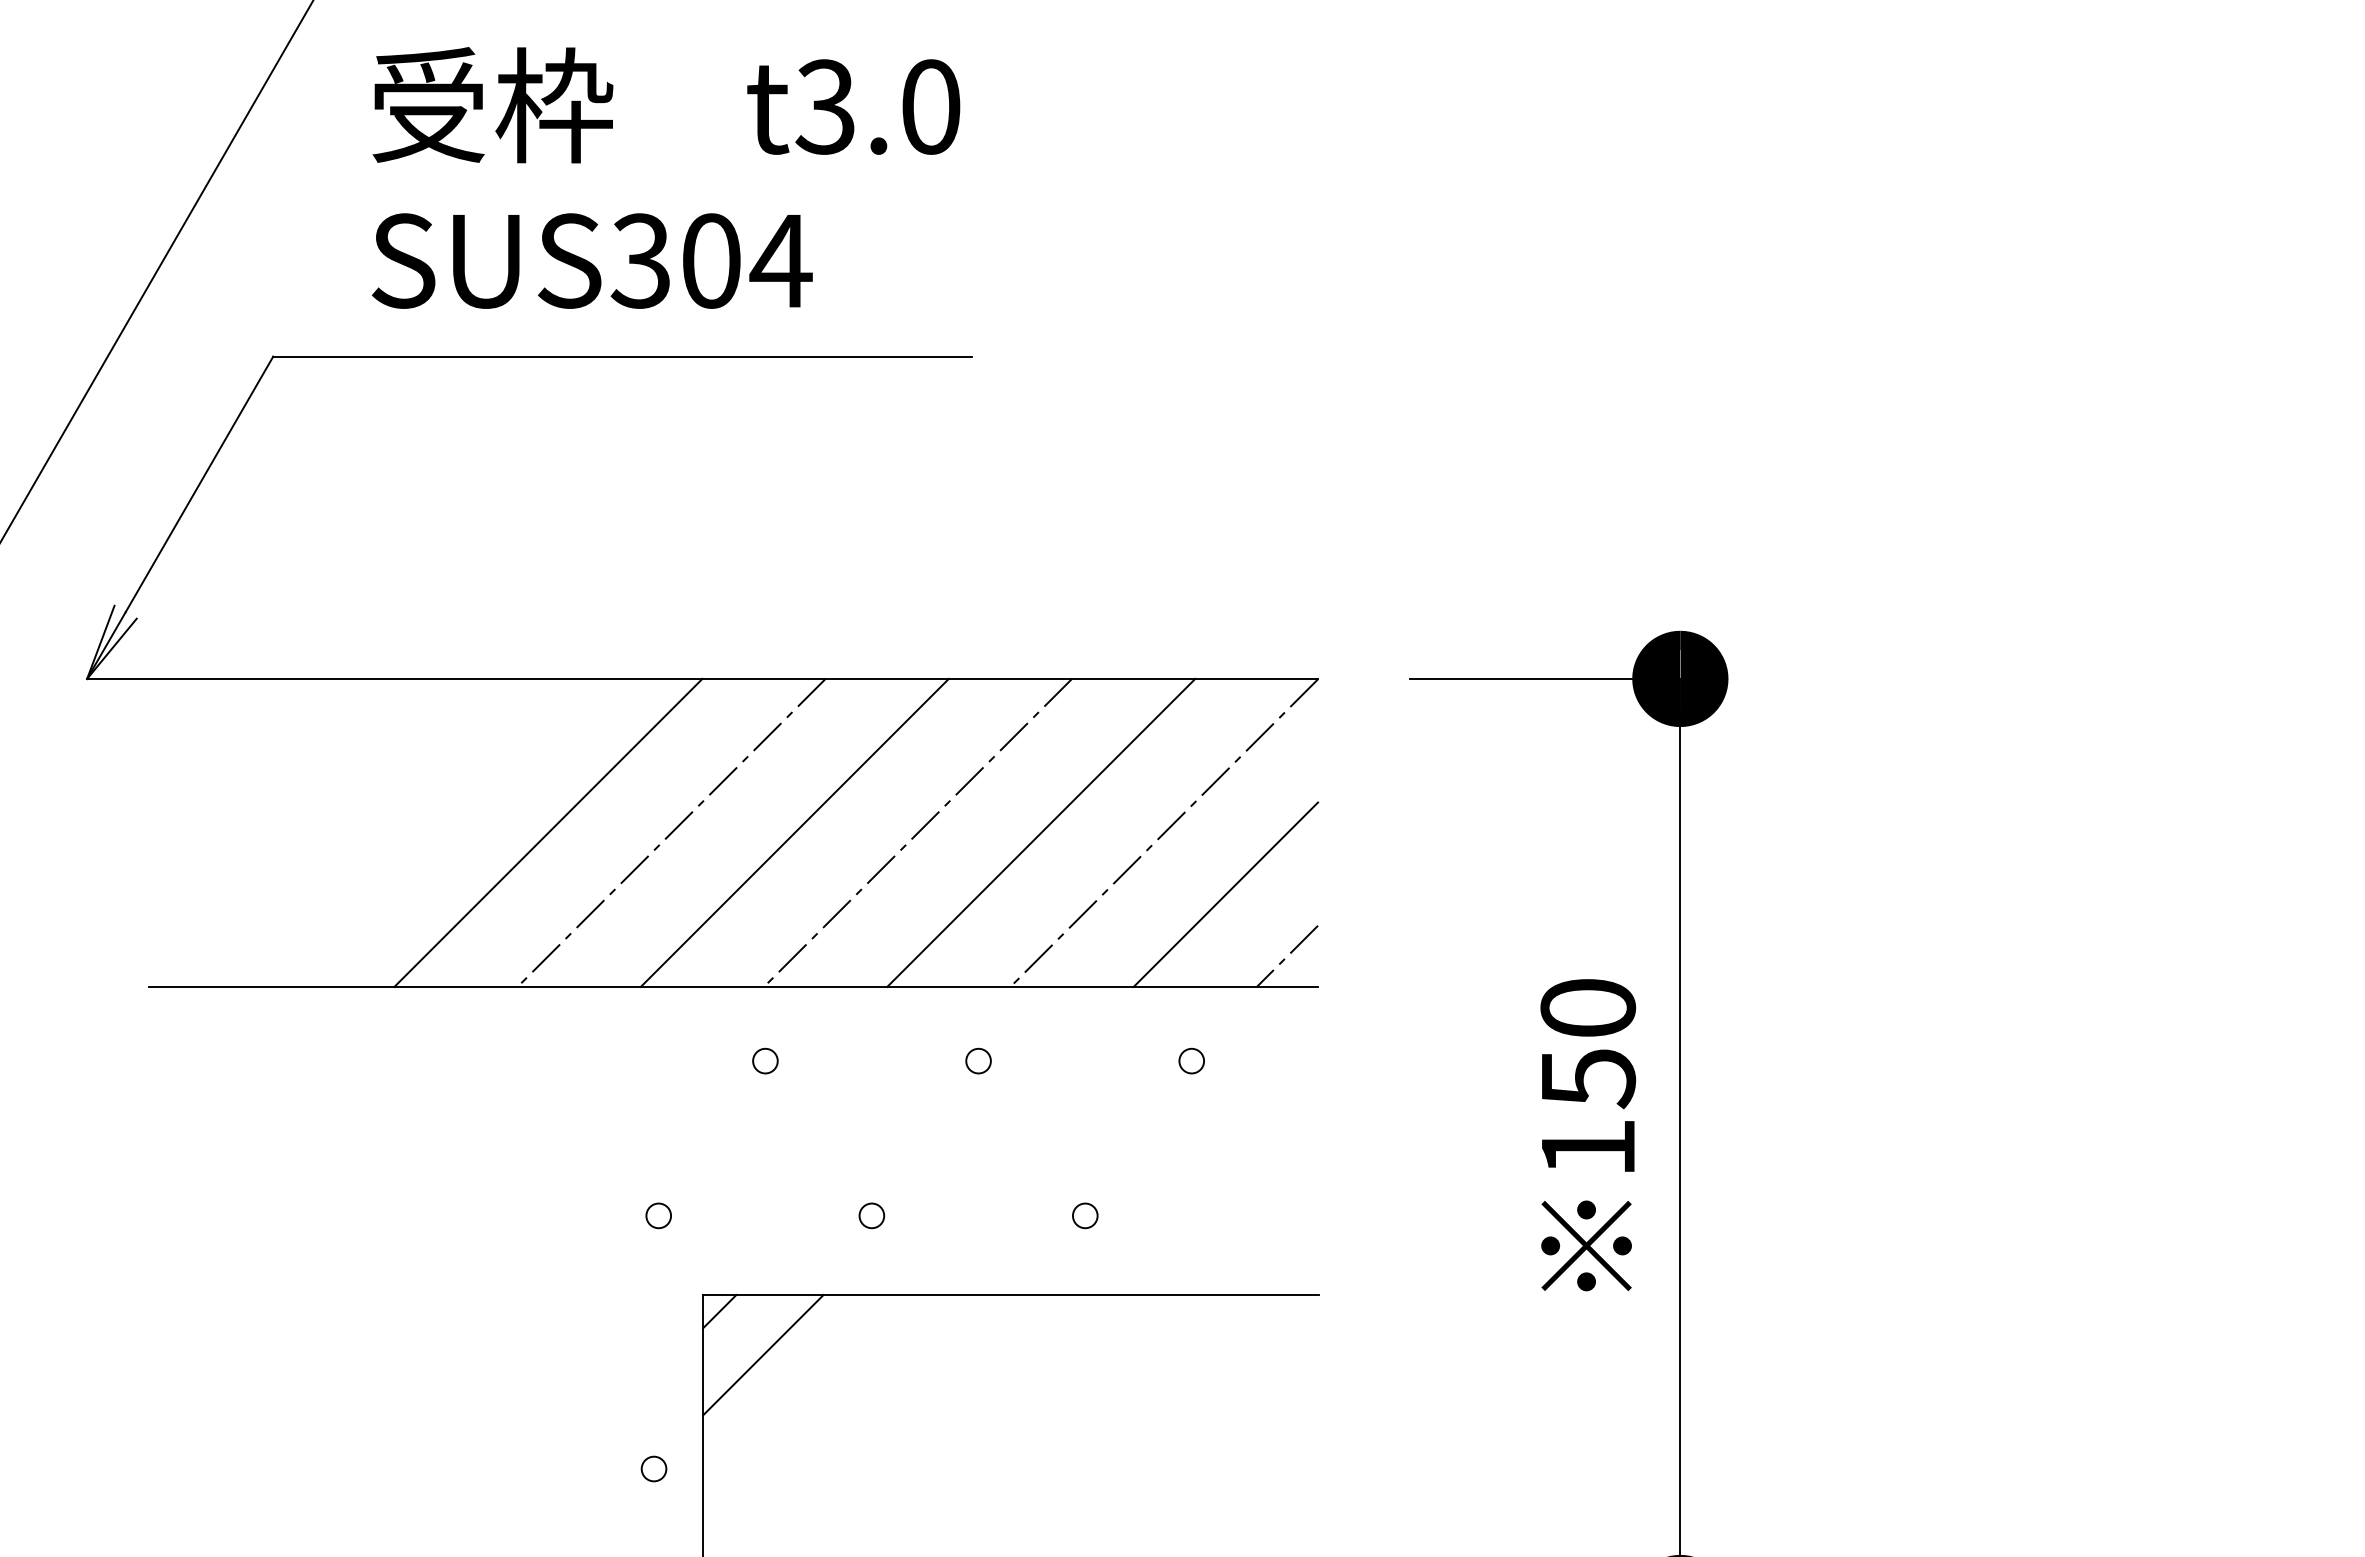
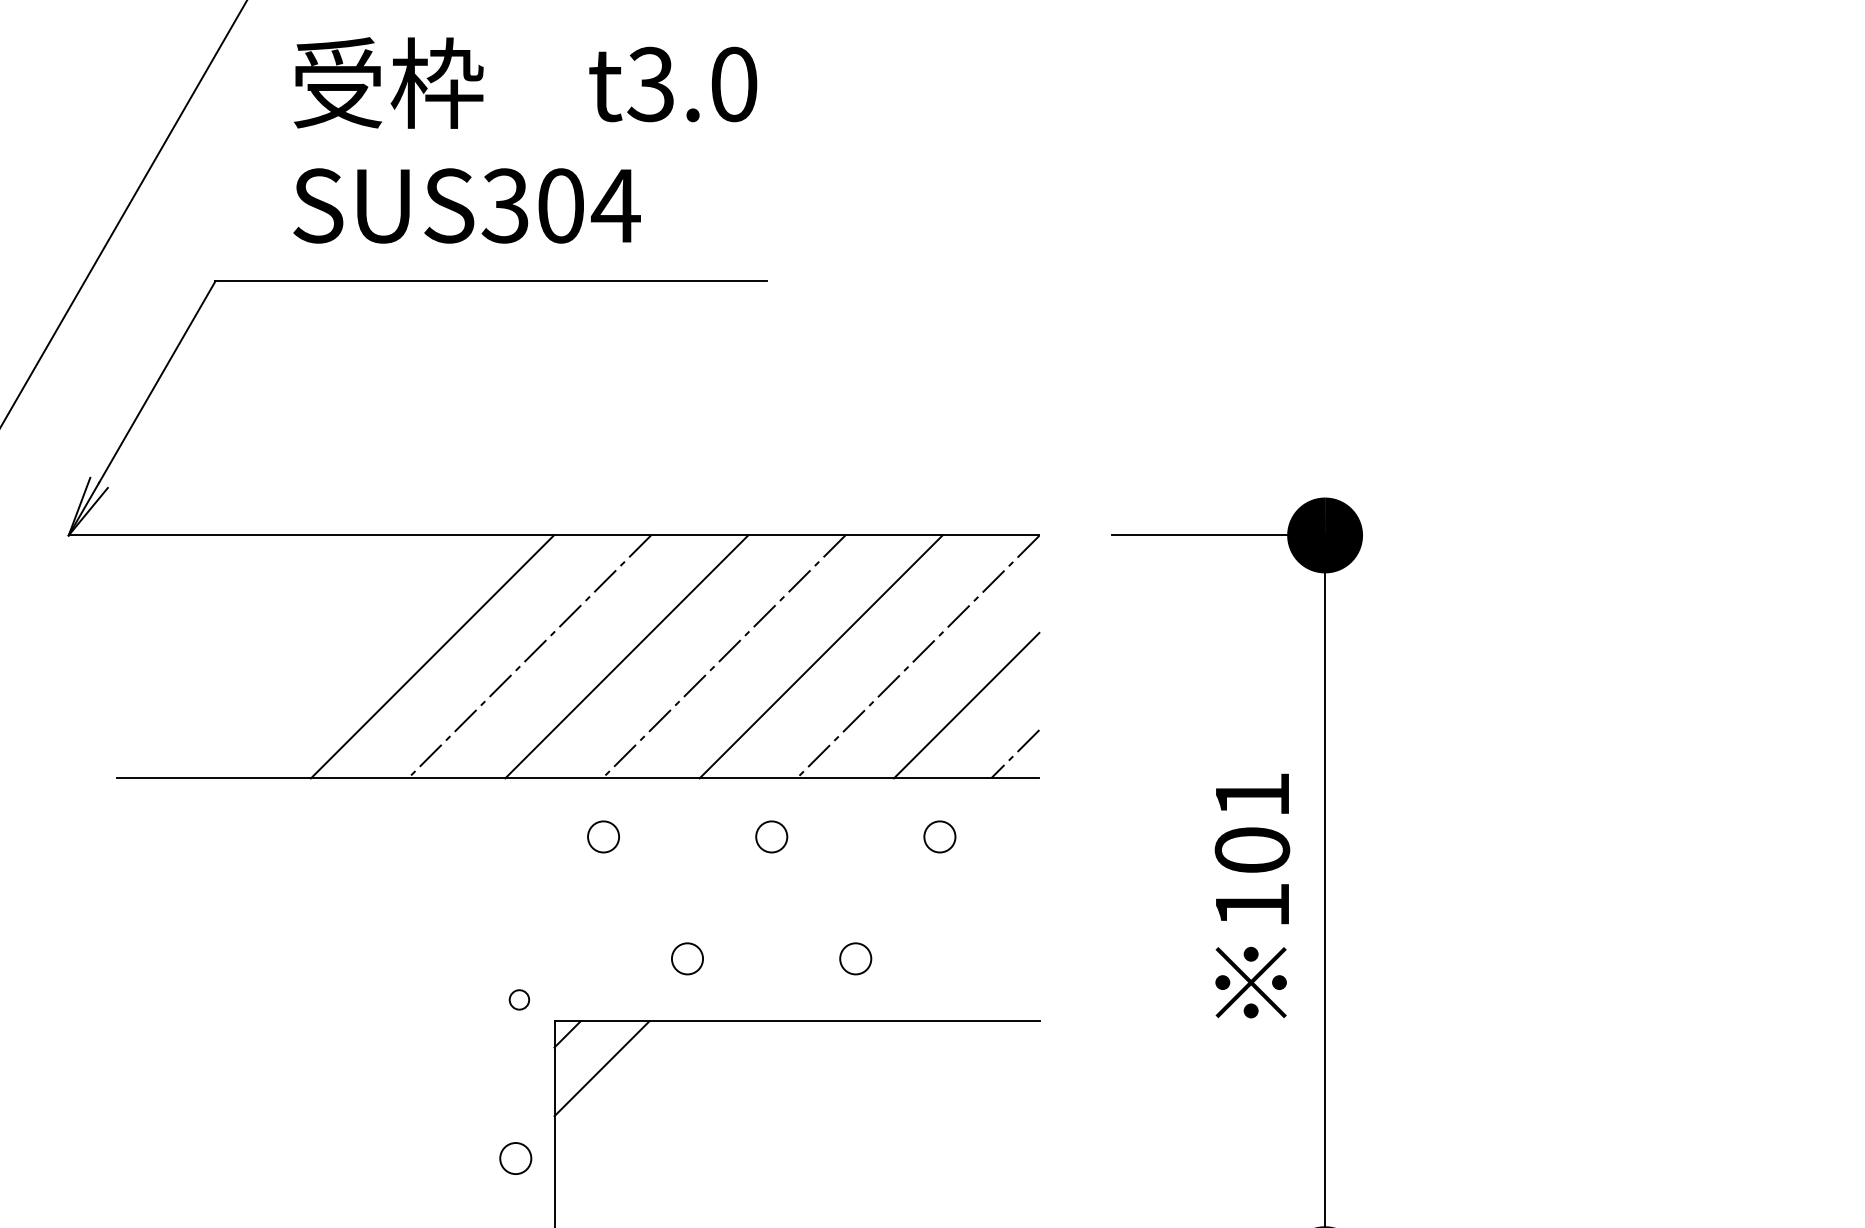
text: (1588, 1044) -> (1252, 823), 150 -> 101
circle: (765, 1060) -> (603, 836), size x1.6
circle: (978, 1060) -> (771, 836), size x1.6
circle: (1191, 1060) -> (939, 836), size x1.6
circle: (658, 1215) -> (519, 999), moved
circle: (871, 1215) -> (687, 958), size x1.6
circle: (1085, 1215) -> (856, 958), size x1.6
circle: (653, 1468) -> (515, 1158), size x1.6

